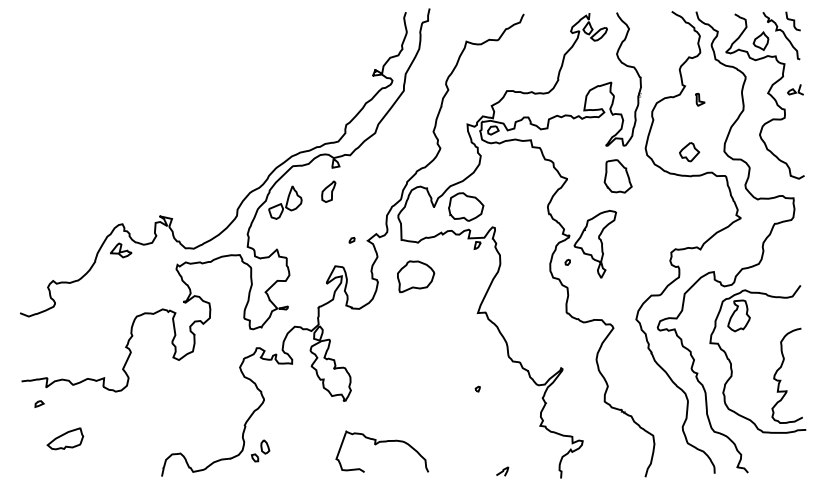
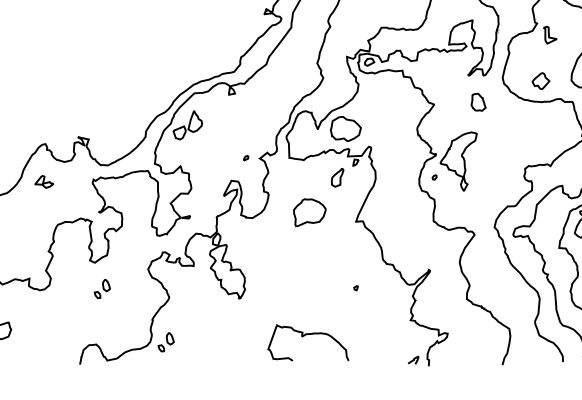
part: (700, 99) -> (550, 35), size x1.6
part: (617, 176) -> (478, 102), size x0.6
part: (328, 191) -> (337, 177), moved
part: (121, 250) -> (44, 181), moved
part: (416, 276) -> (310, 212), moved
part: (187, 389) -> (102, 288), added
part: (379, 443) -> (305, 335), moved
curve: (502, 471) -> (413, 360), moved

